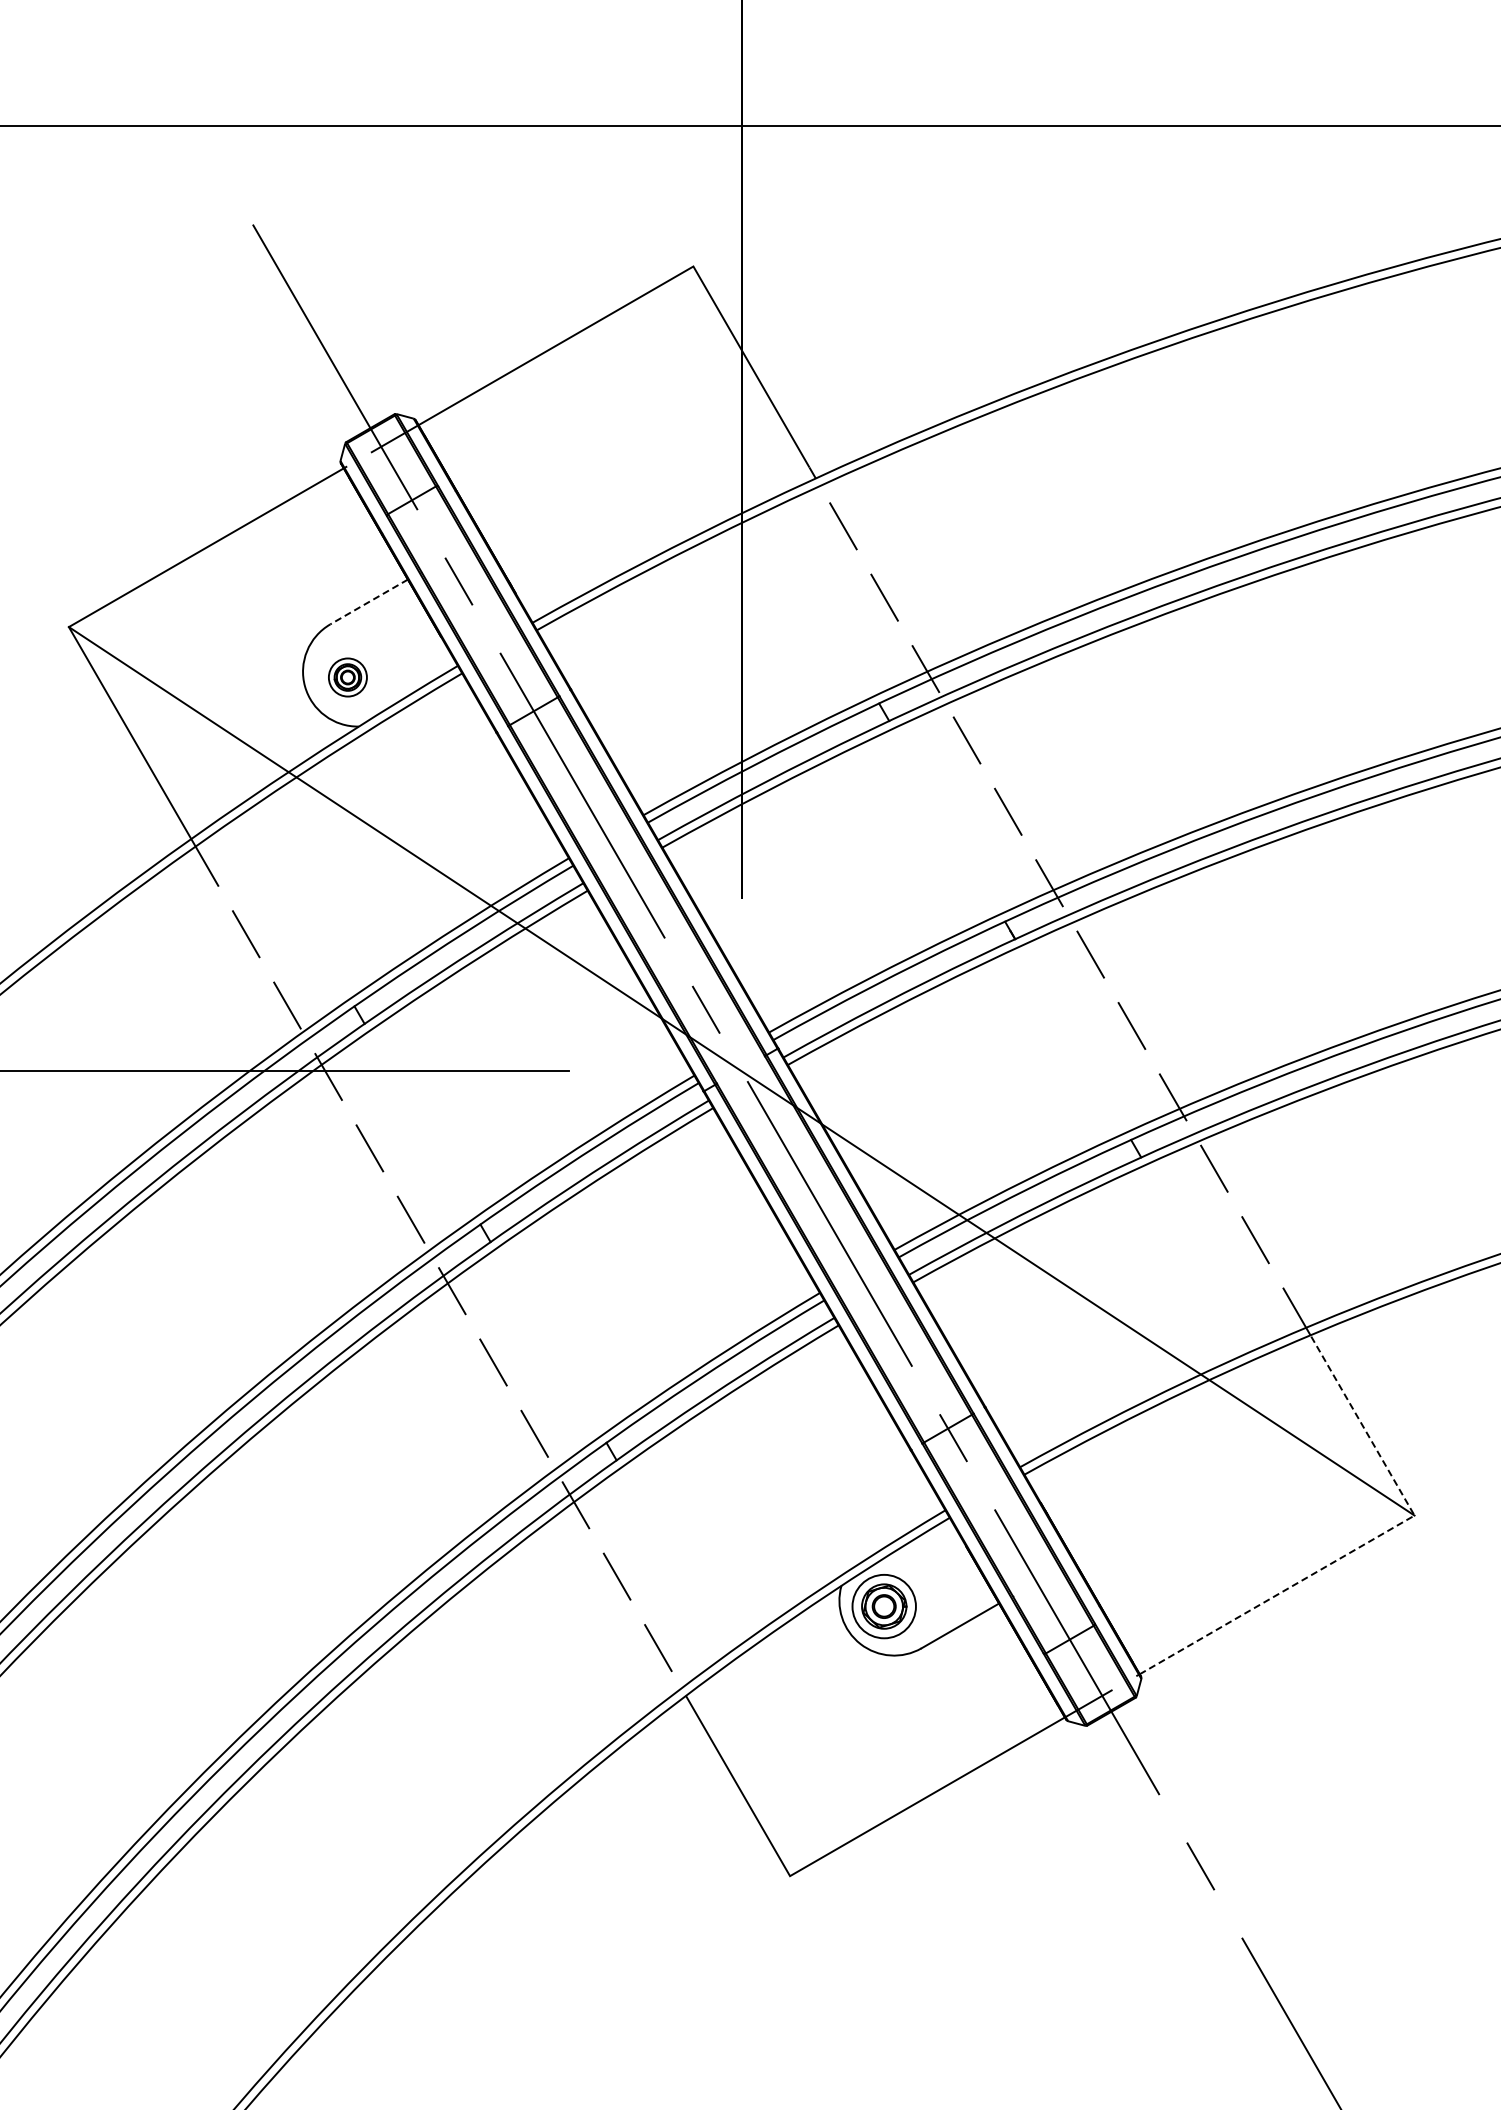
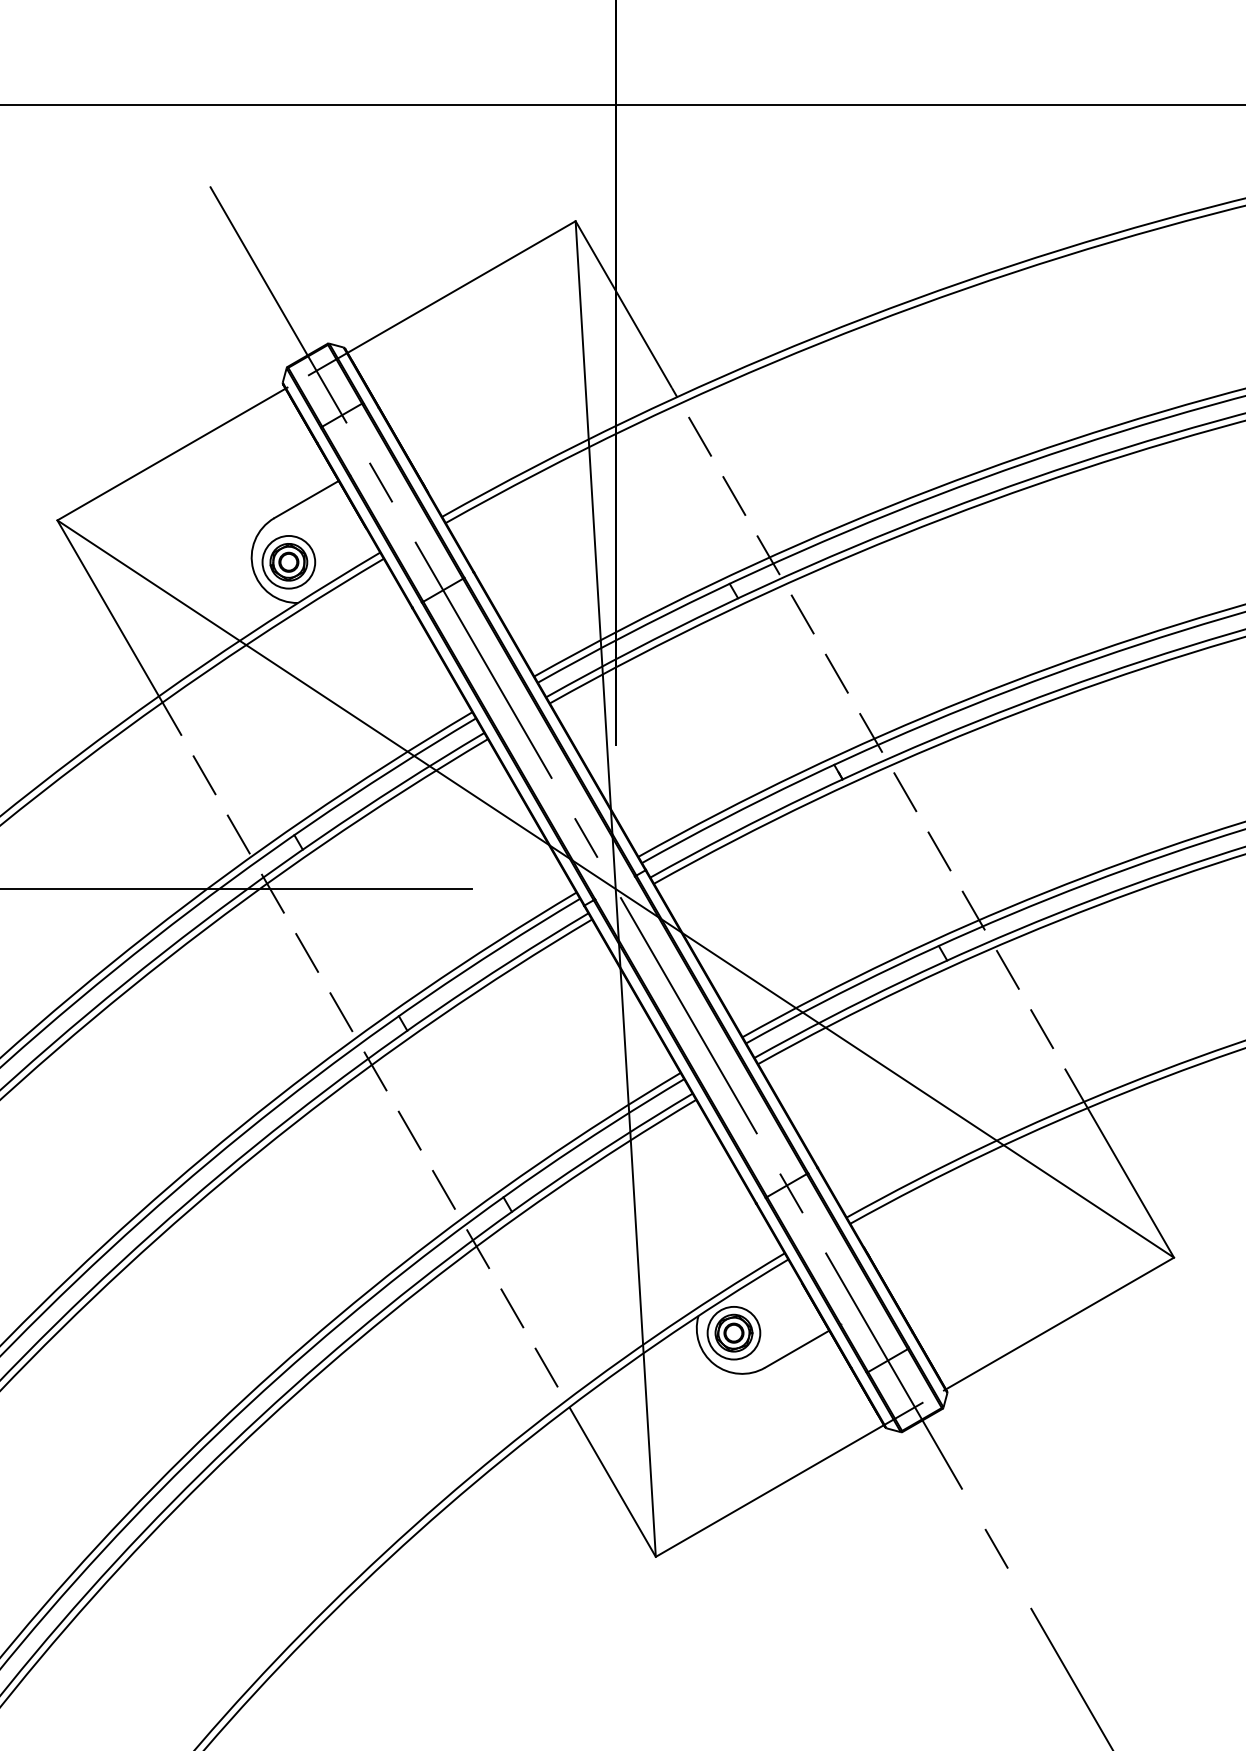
line: (369, 601) -> (306, 499), dashed -> solid
part: (347, 677) -> (288, 562), size x1.67
line: (741, 1071) -> (615, 889), added
line: (1367, 1542) -> (1134, 1280), dashed -> solid

